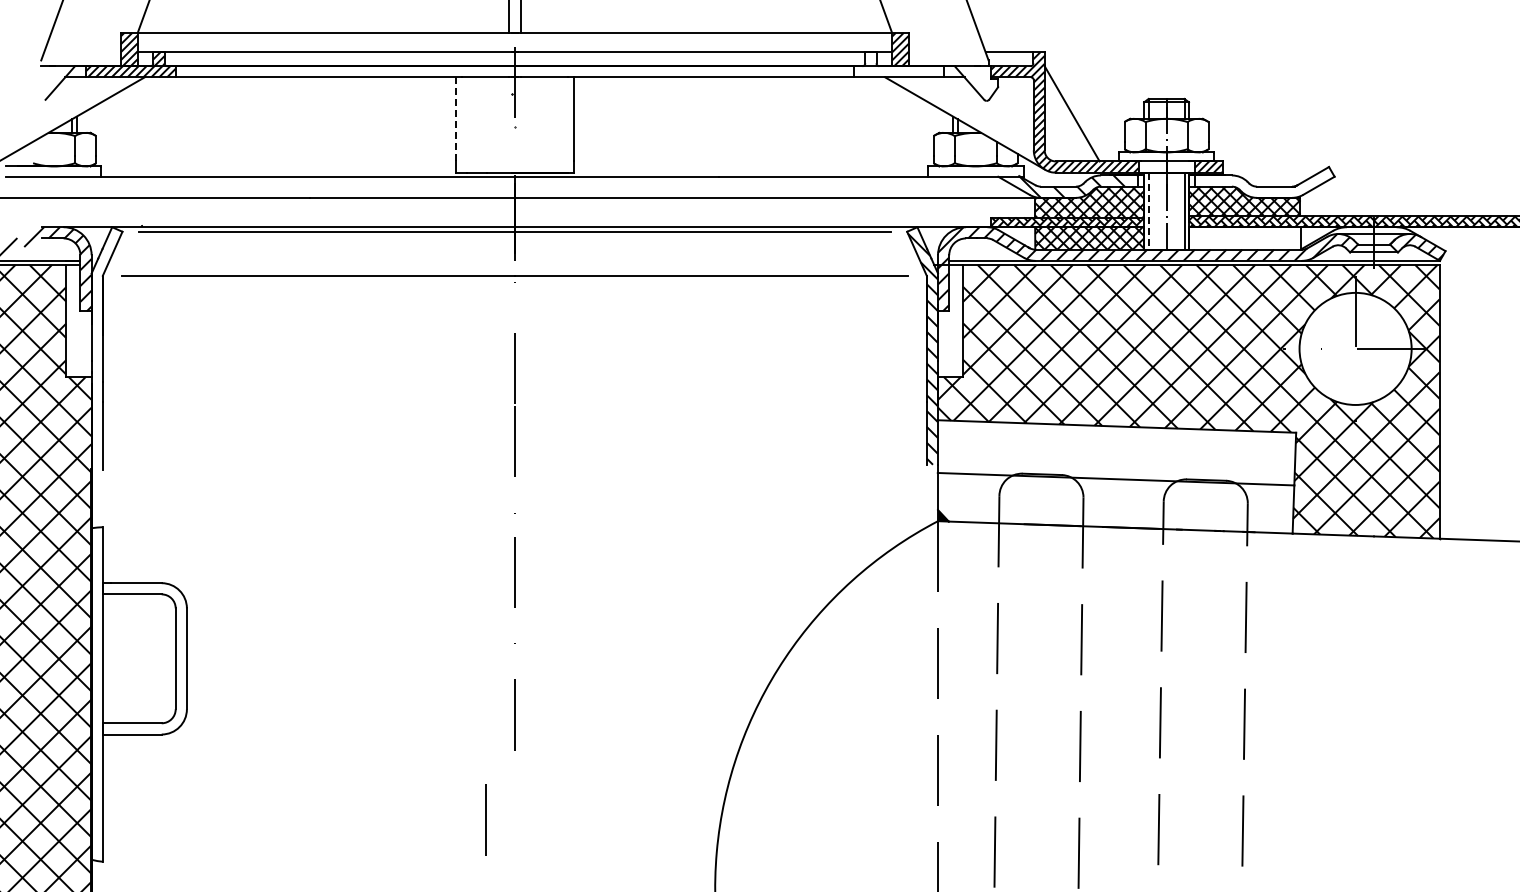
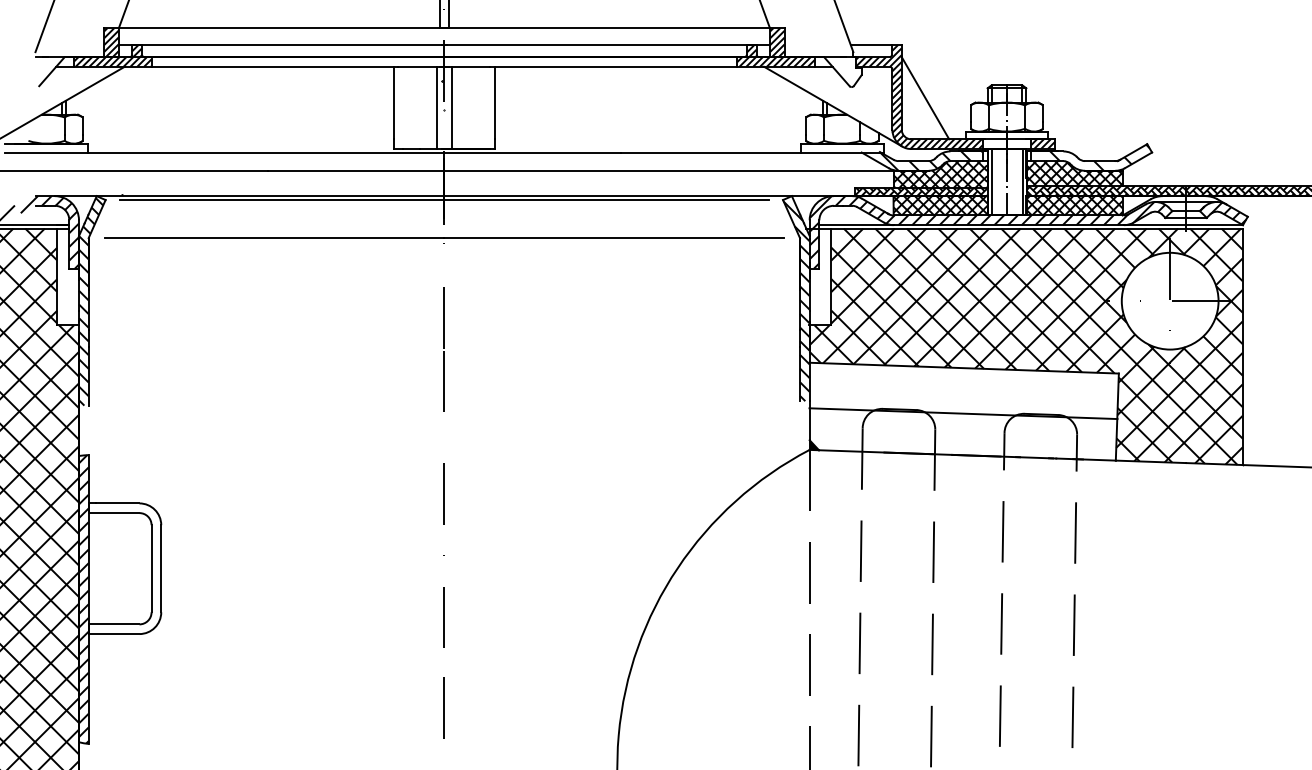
hatch: (898, 64) -> (775, 55), added
line: (456, 118) -> (393, 102), dashed -> solid
line: (506, 124) -> (437, 107), added
line: (523, 124) -> (451, 107), added
hatch: (1273, 182) -> (1099, 157), added
line: (1148, 211) -> (991, 182), dashed -> solid
hatch: (1244, 238) -> (1074, 205), added
hatch: (105, 349) -> (90, 301), added
hatch: (96, 694) -> (83, 599), added
line: (485, 819) -> (444, 707), moved

